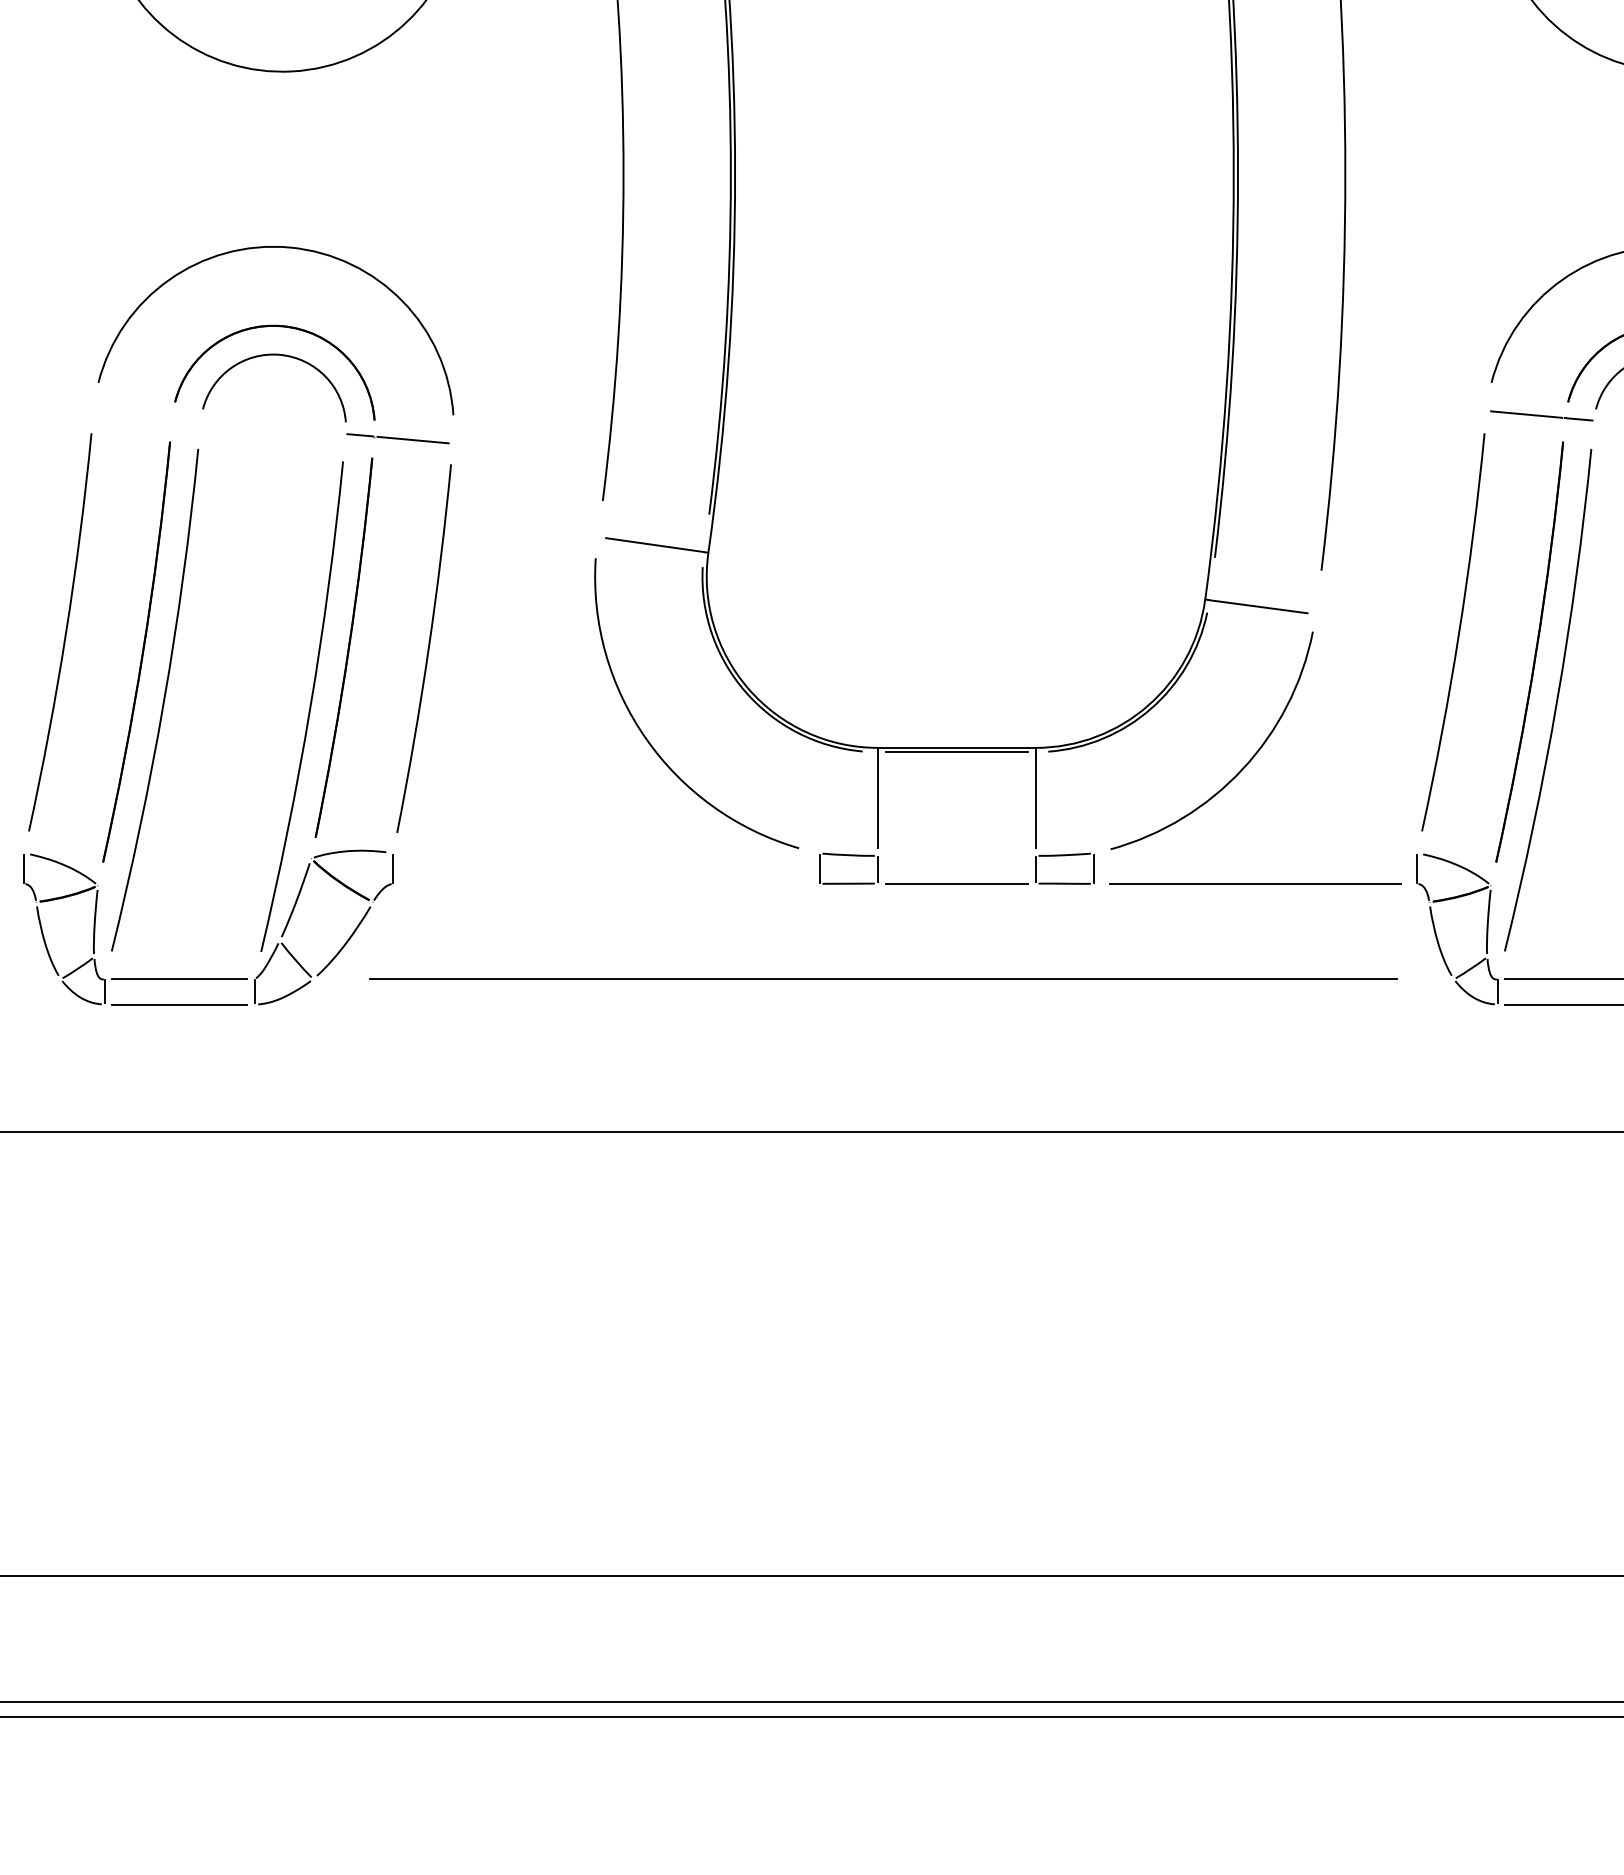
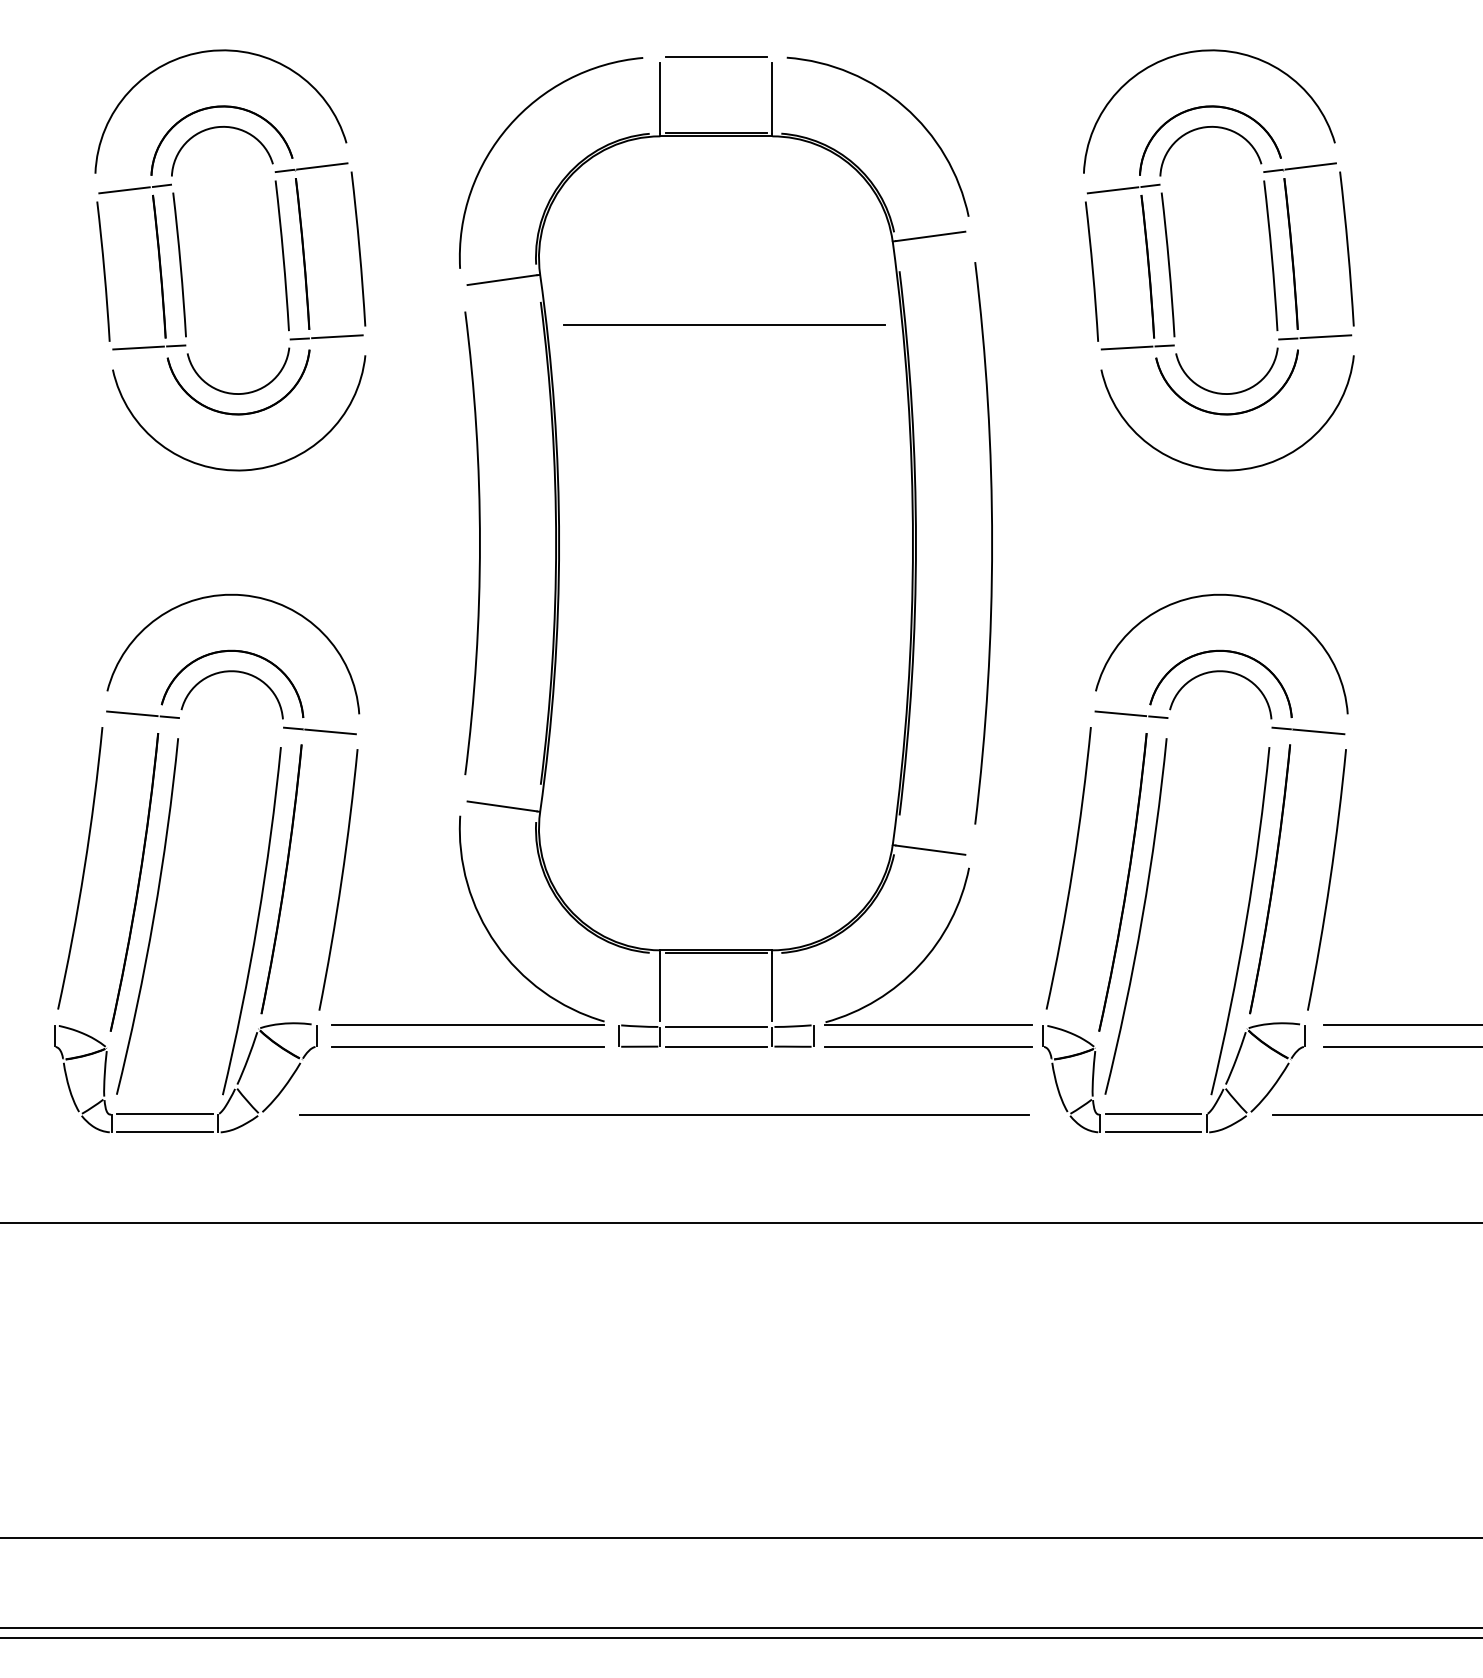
line: (147, 415) -> (142, 714), added
line: (605, 853) -> (467, 1025), added
line: (1255, 853) -> (928, 1025), added
line: (955, 855) -> (715, 1026), added
line: (605, 883) -> (467, 1046), added

